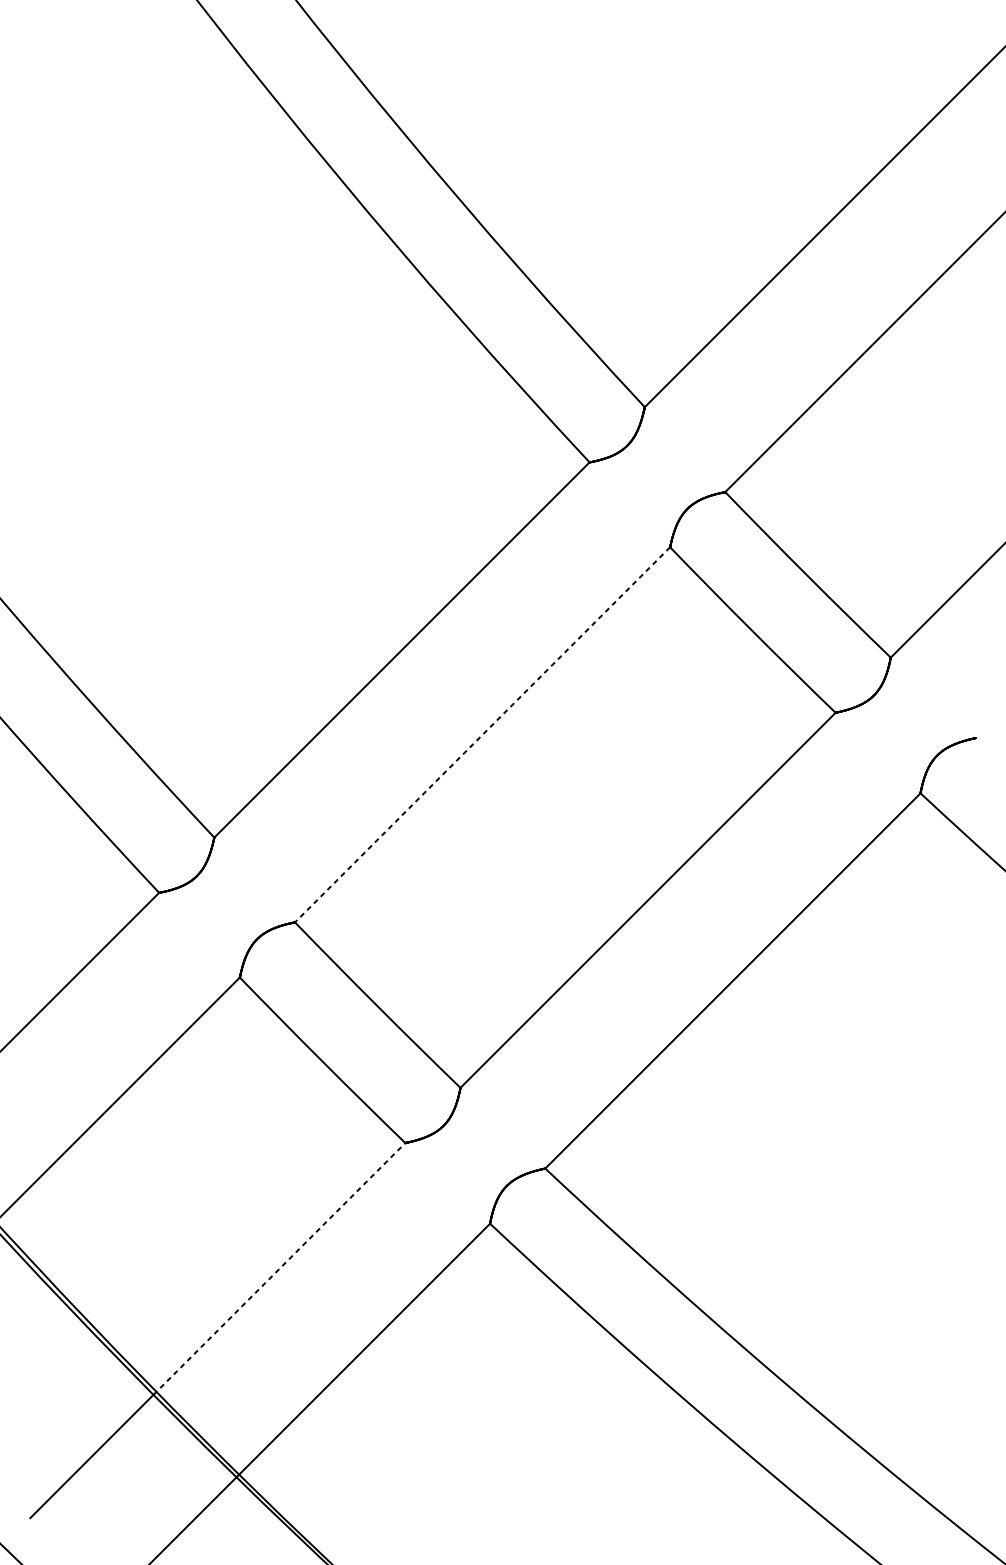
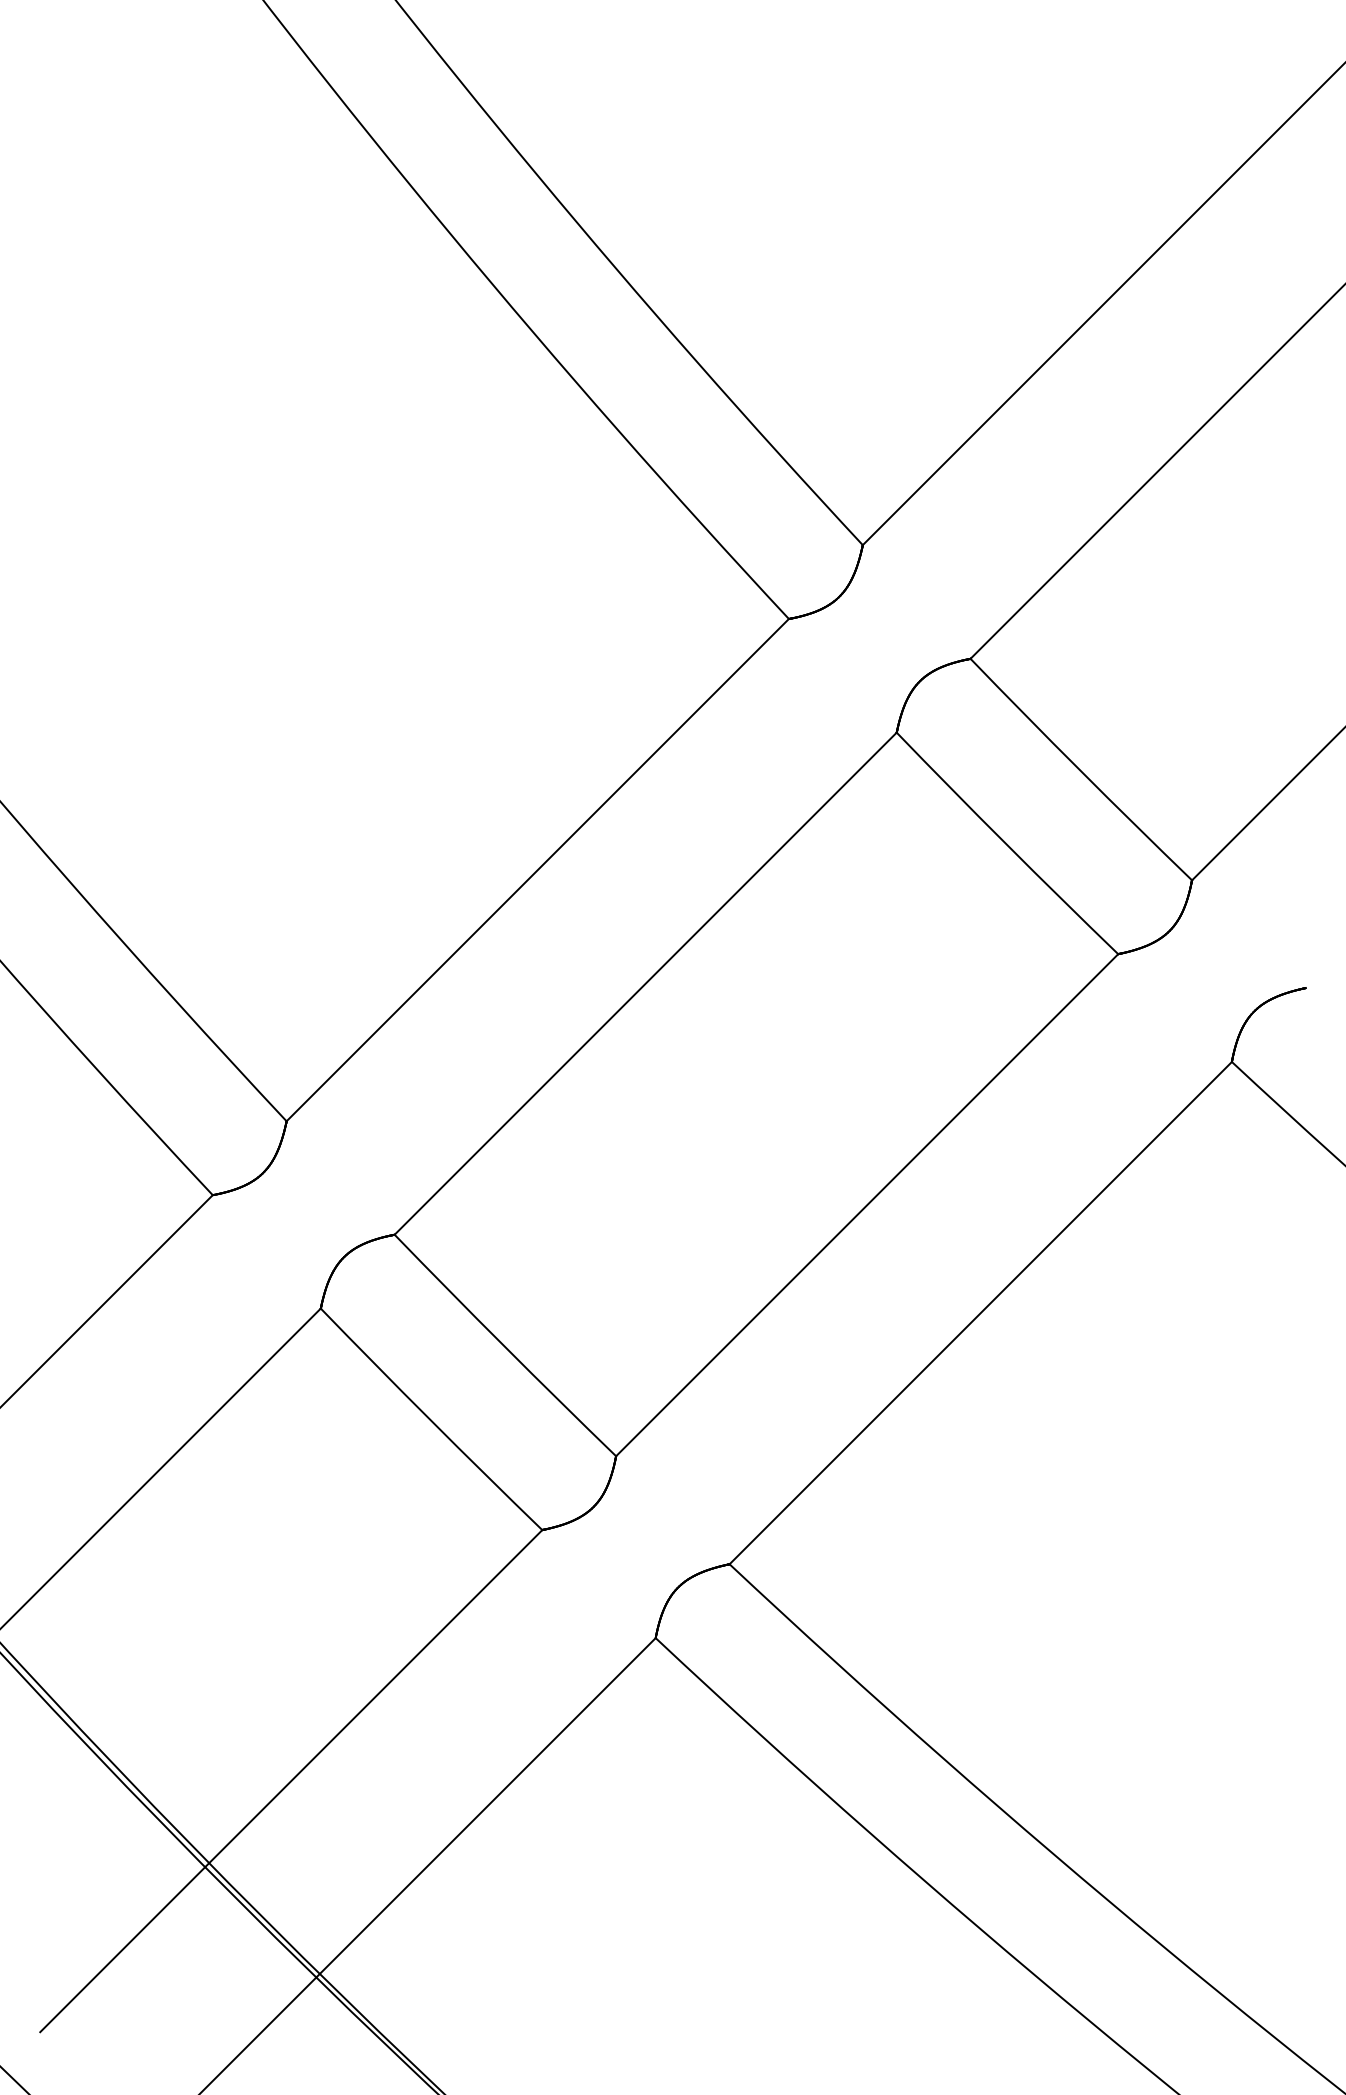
line: (482, 735) -> (645, 984), dashed -> solid
line: (279, 1268) -> (374, 1698), dashed -> solid

